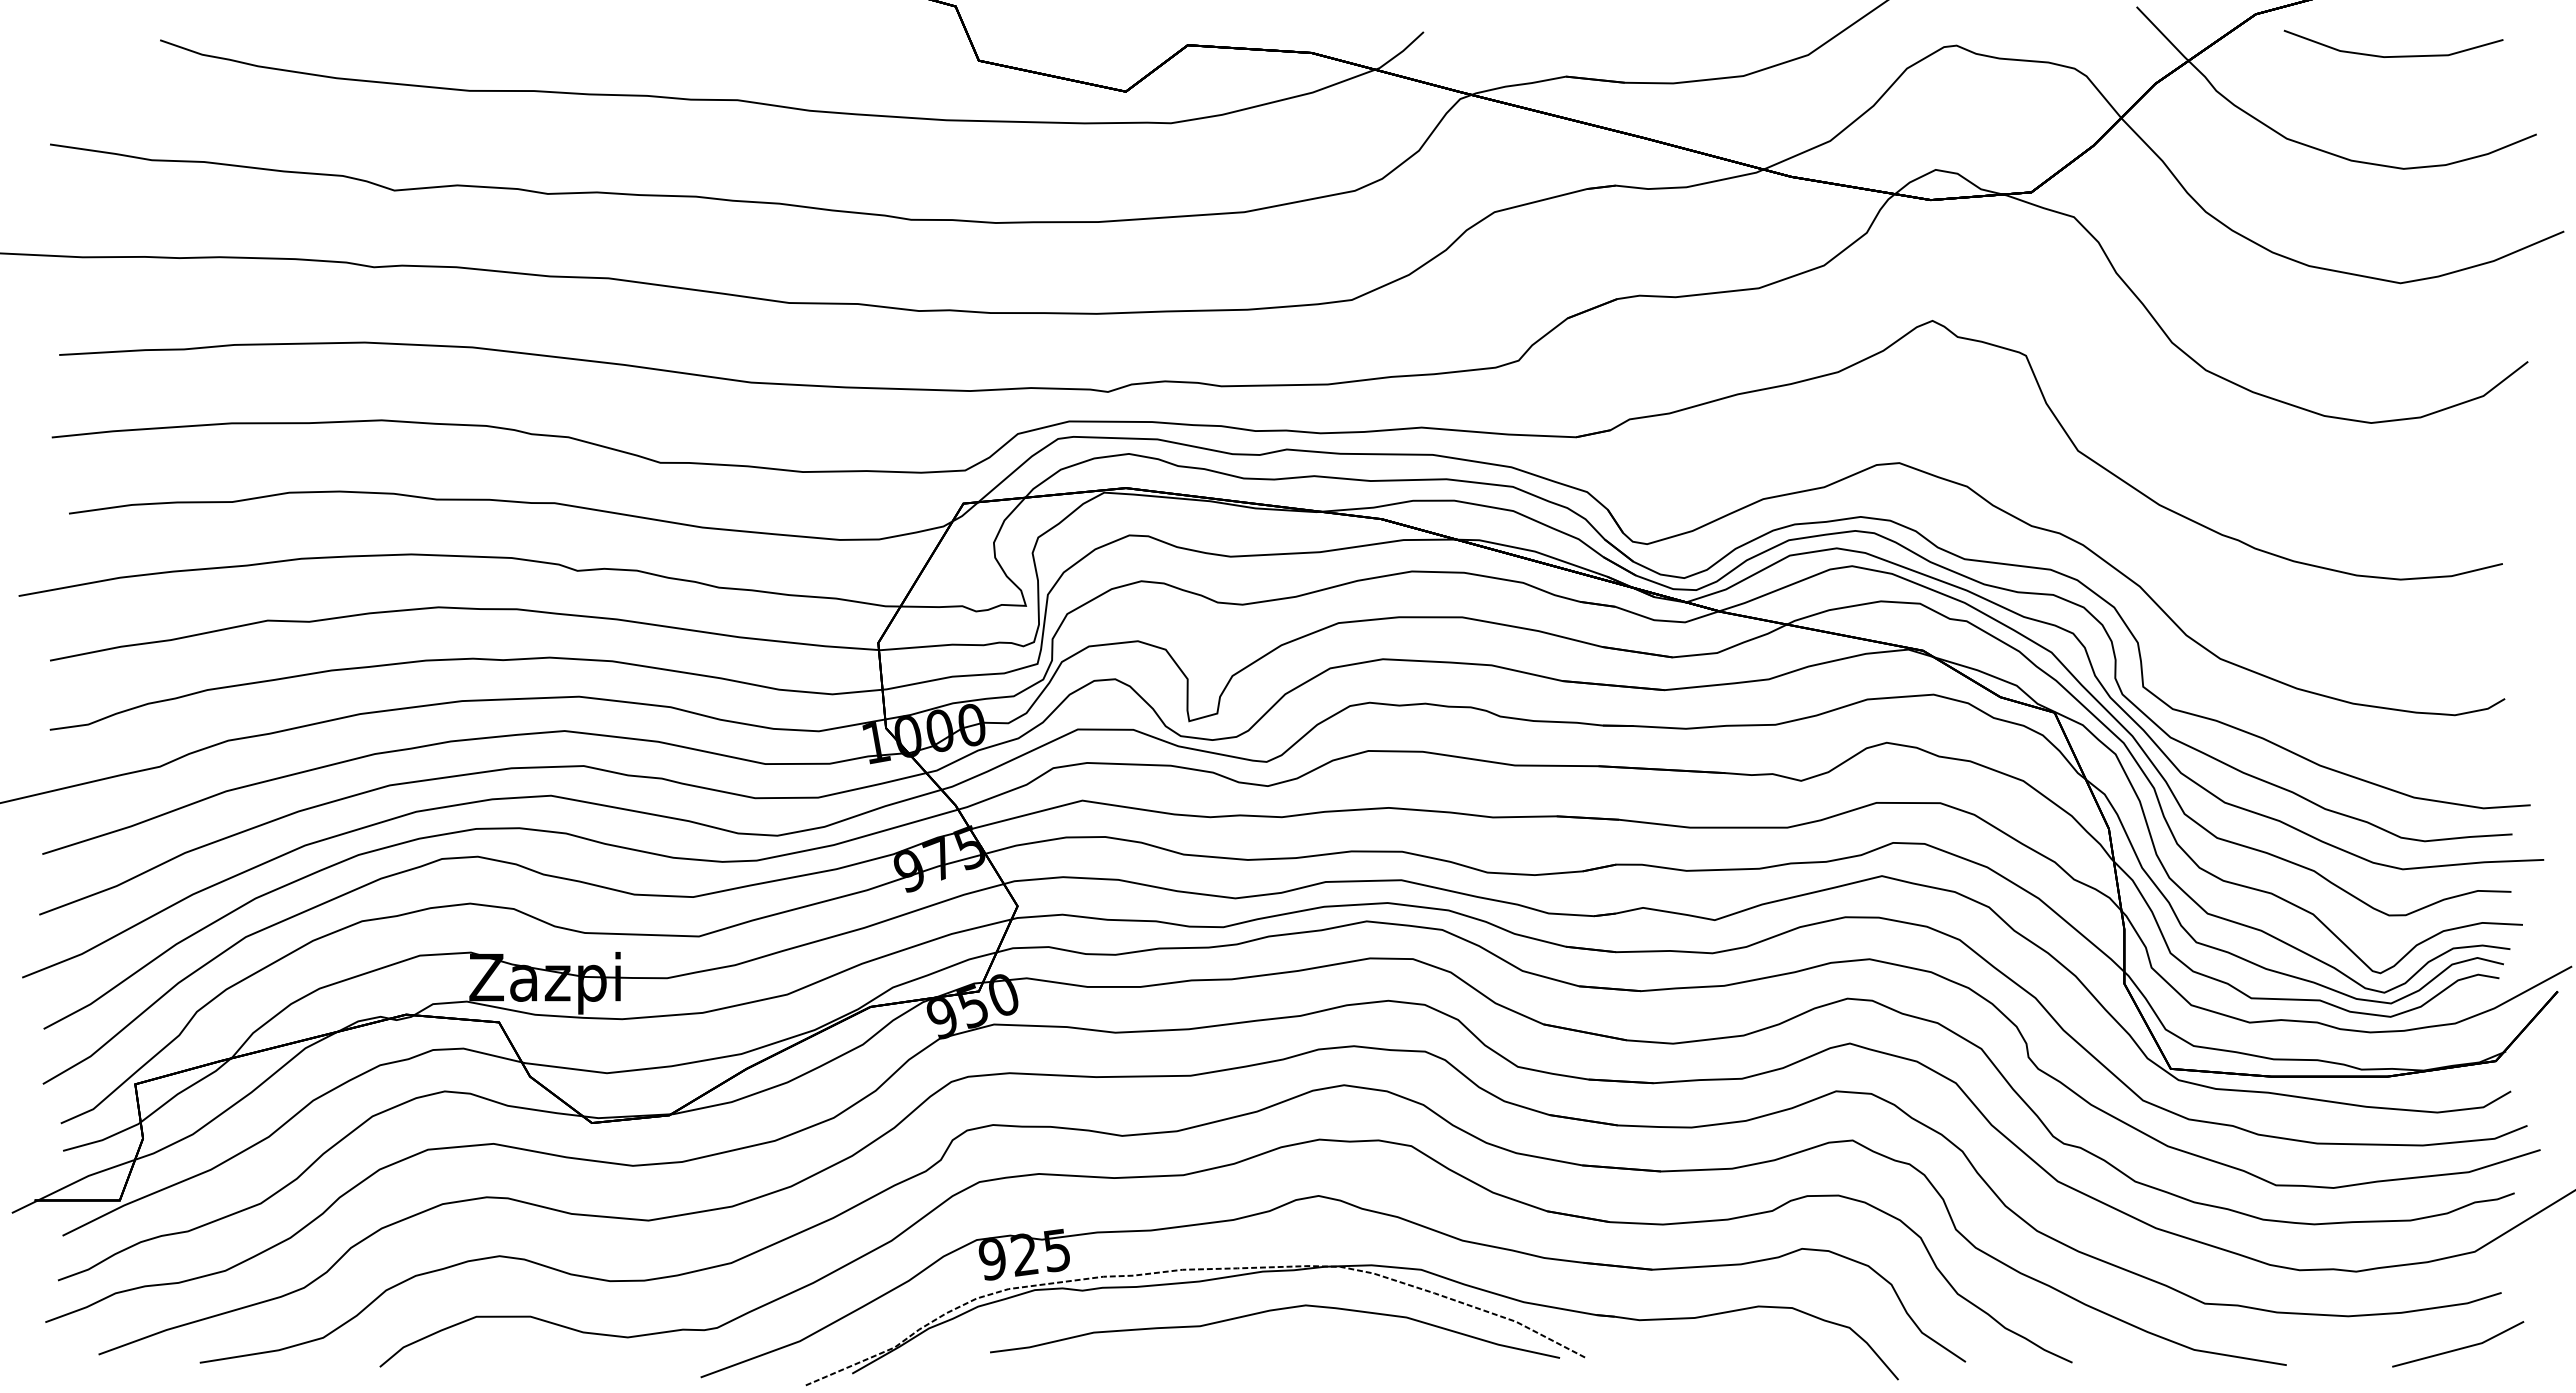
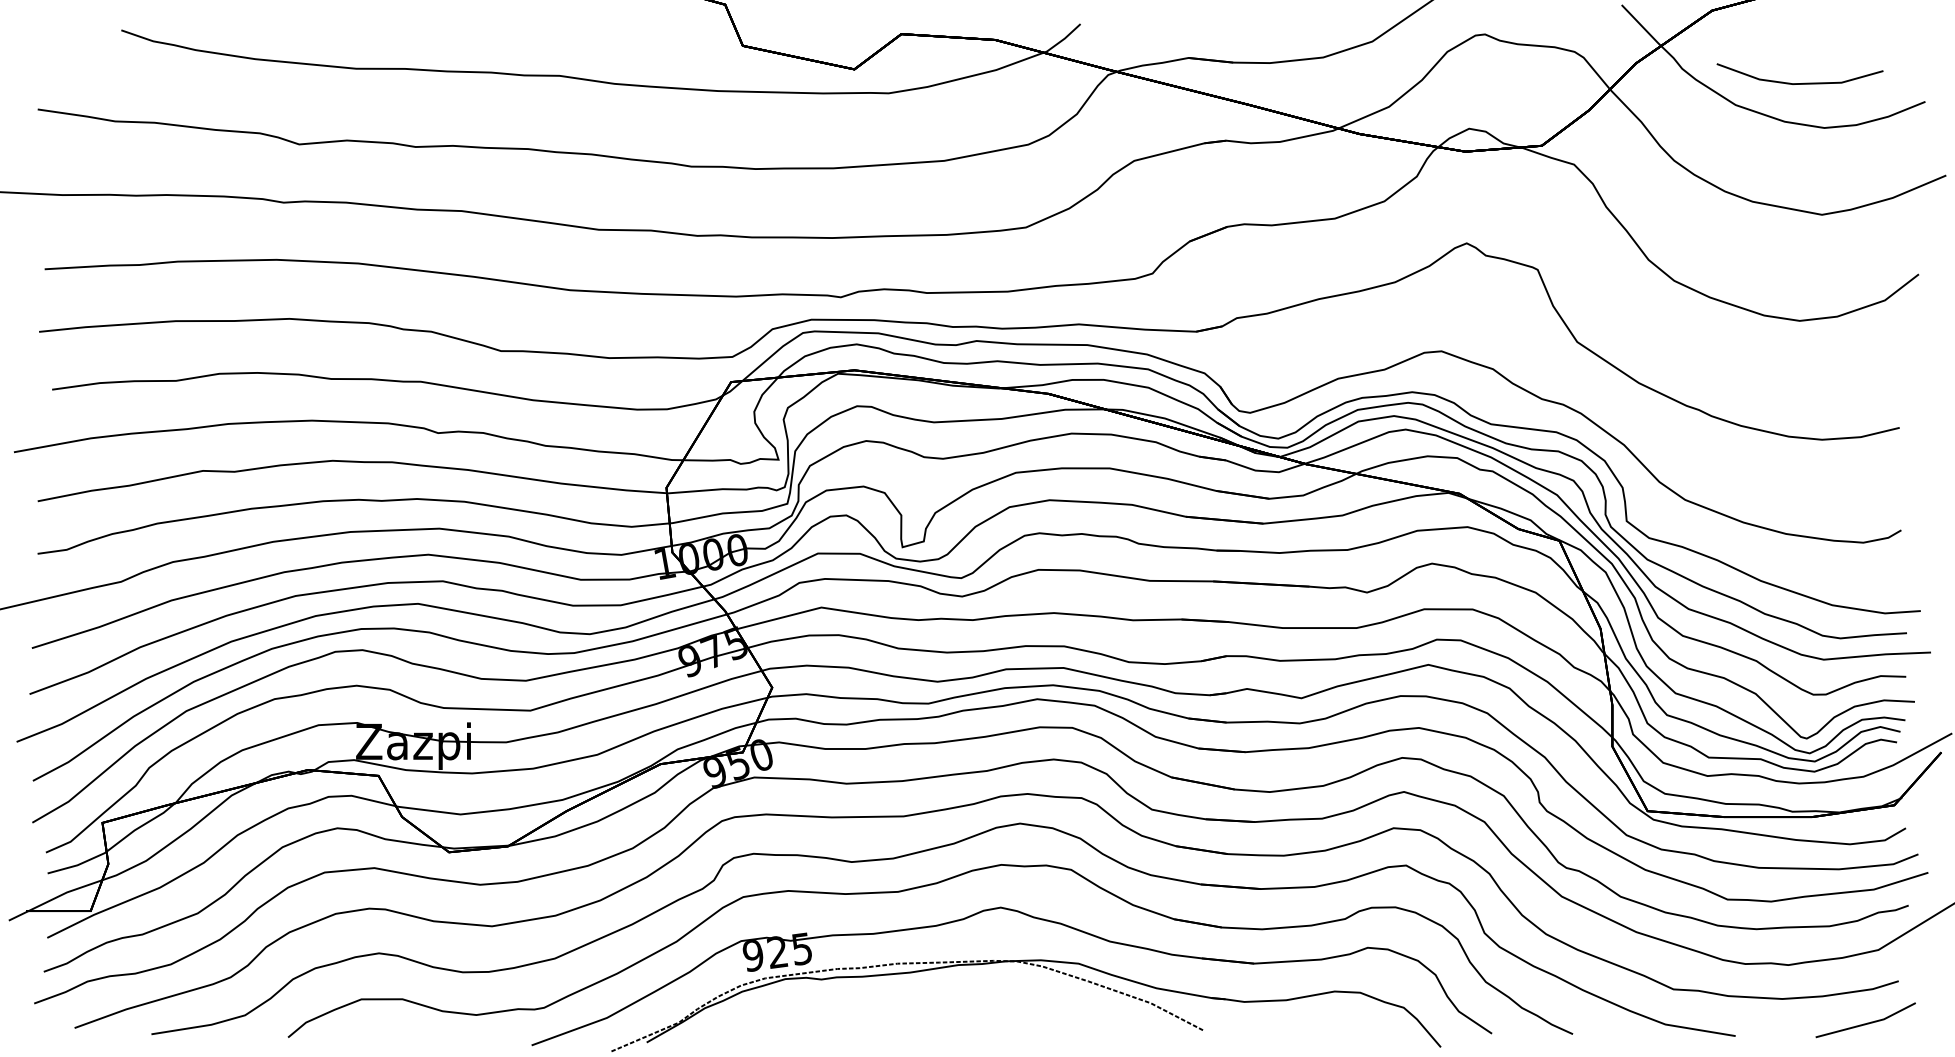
line: (2395, 55) -> (1801, 82), moved
part: (1272, 1311) -> (965, 995), removed

